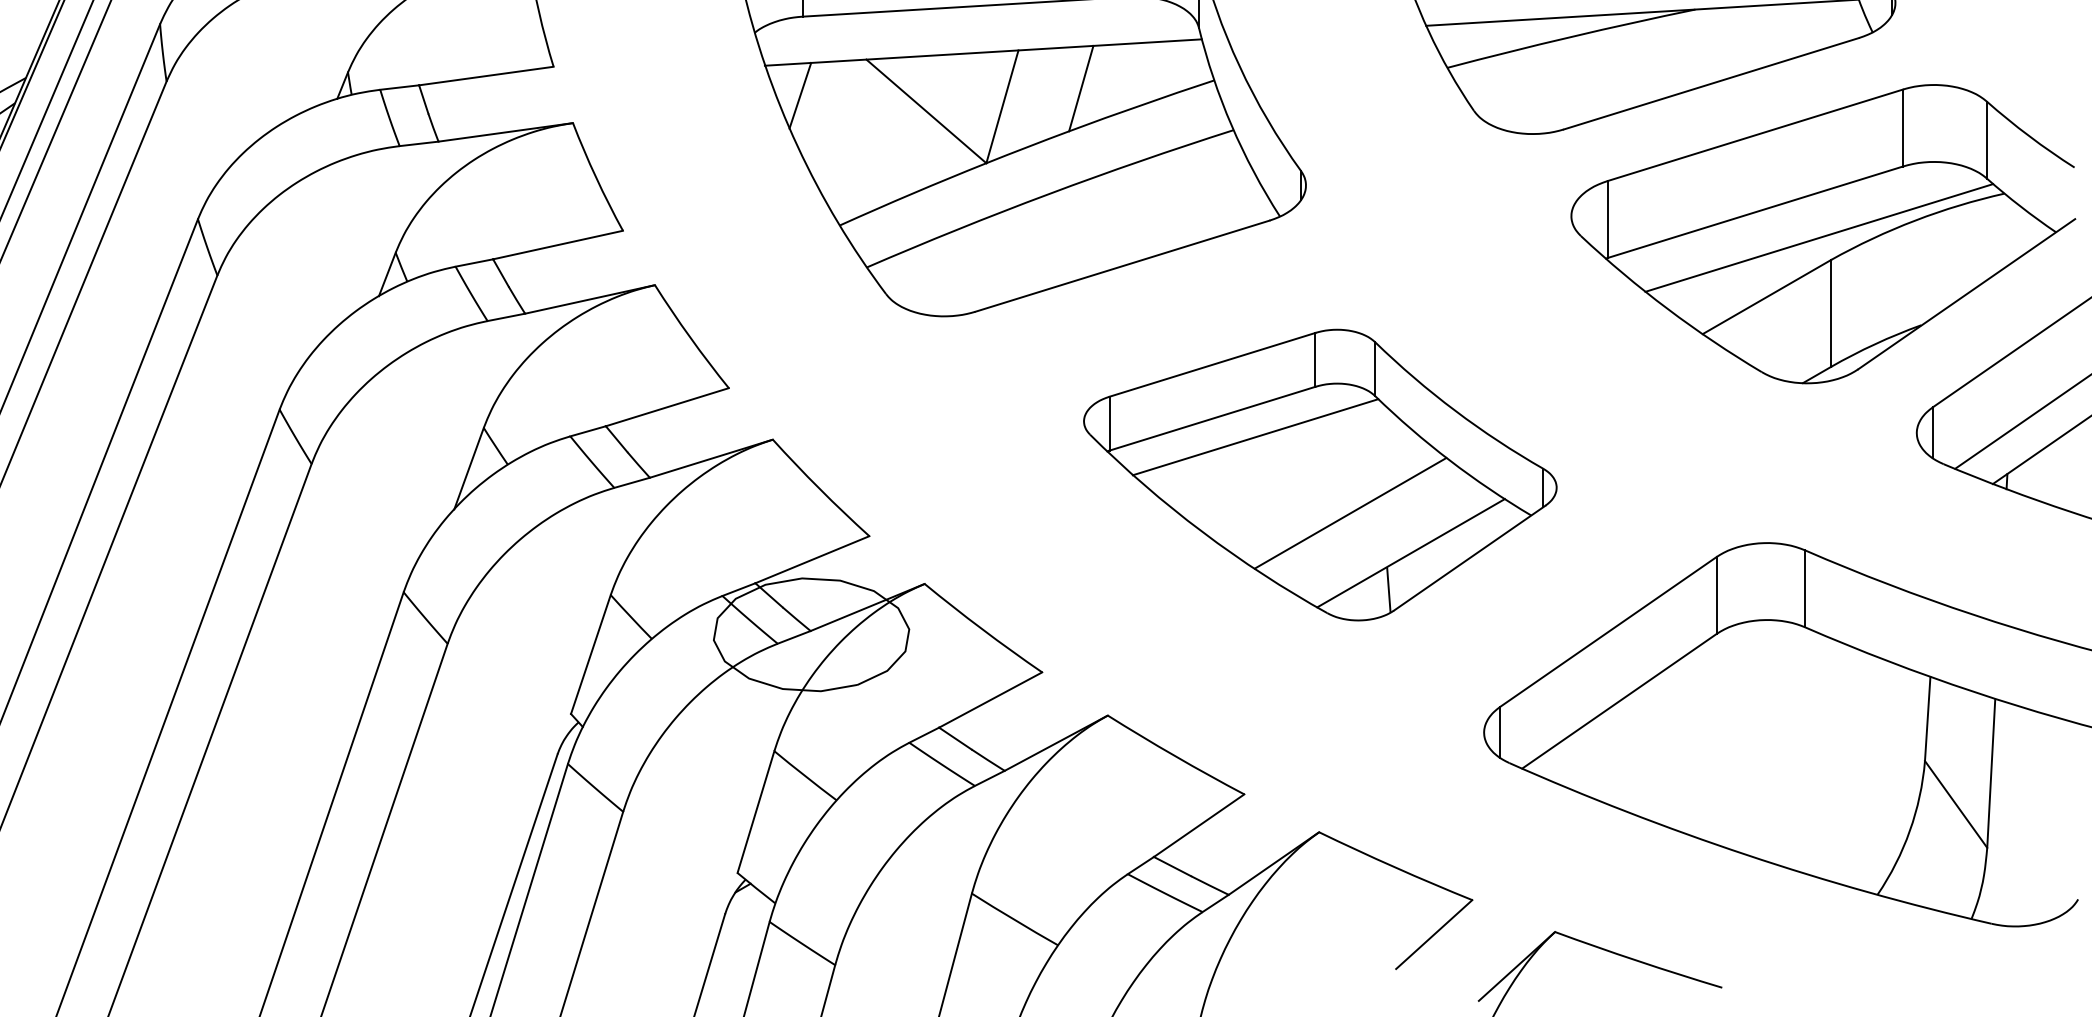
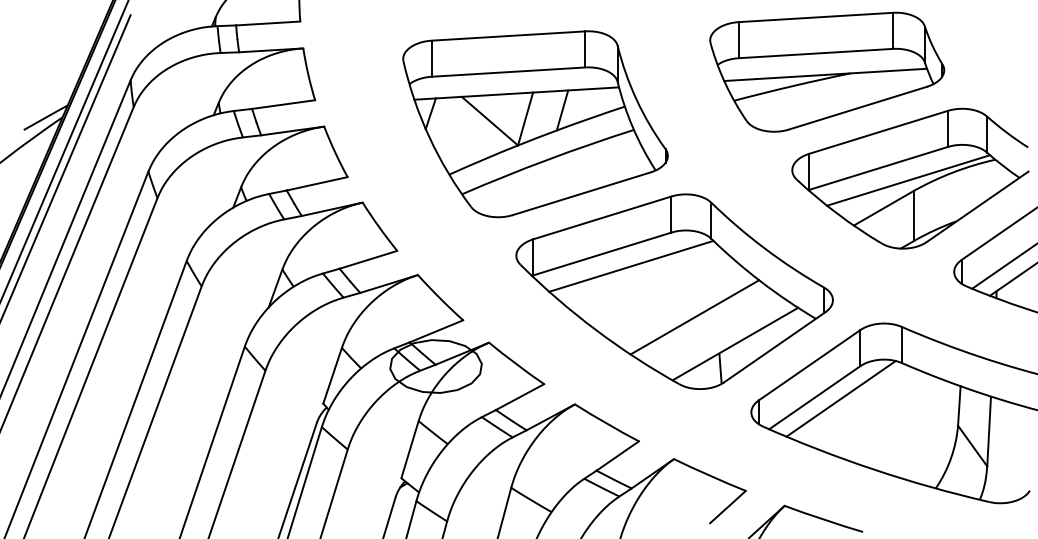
part: (1320, 474) -> (674, 291), size x1.43
line: (1674, 702) -> (840, 398), added

